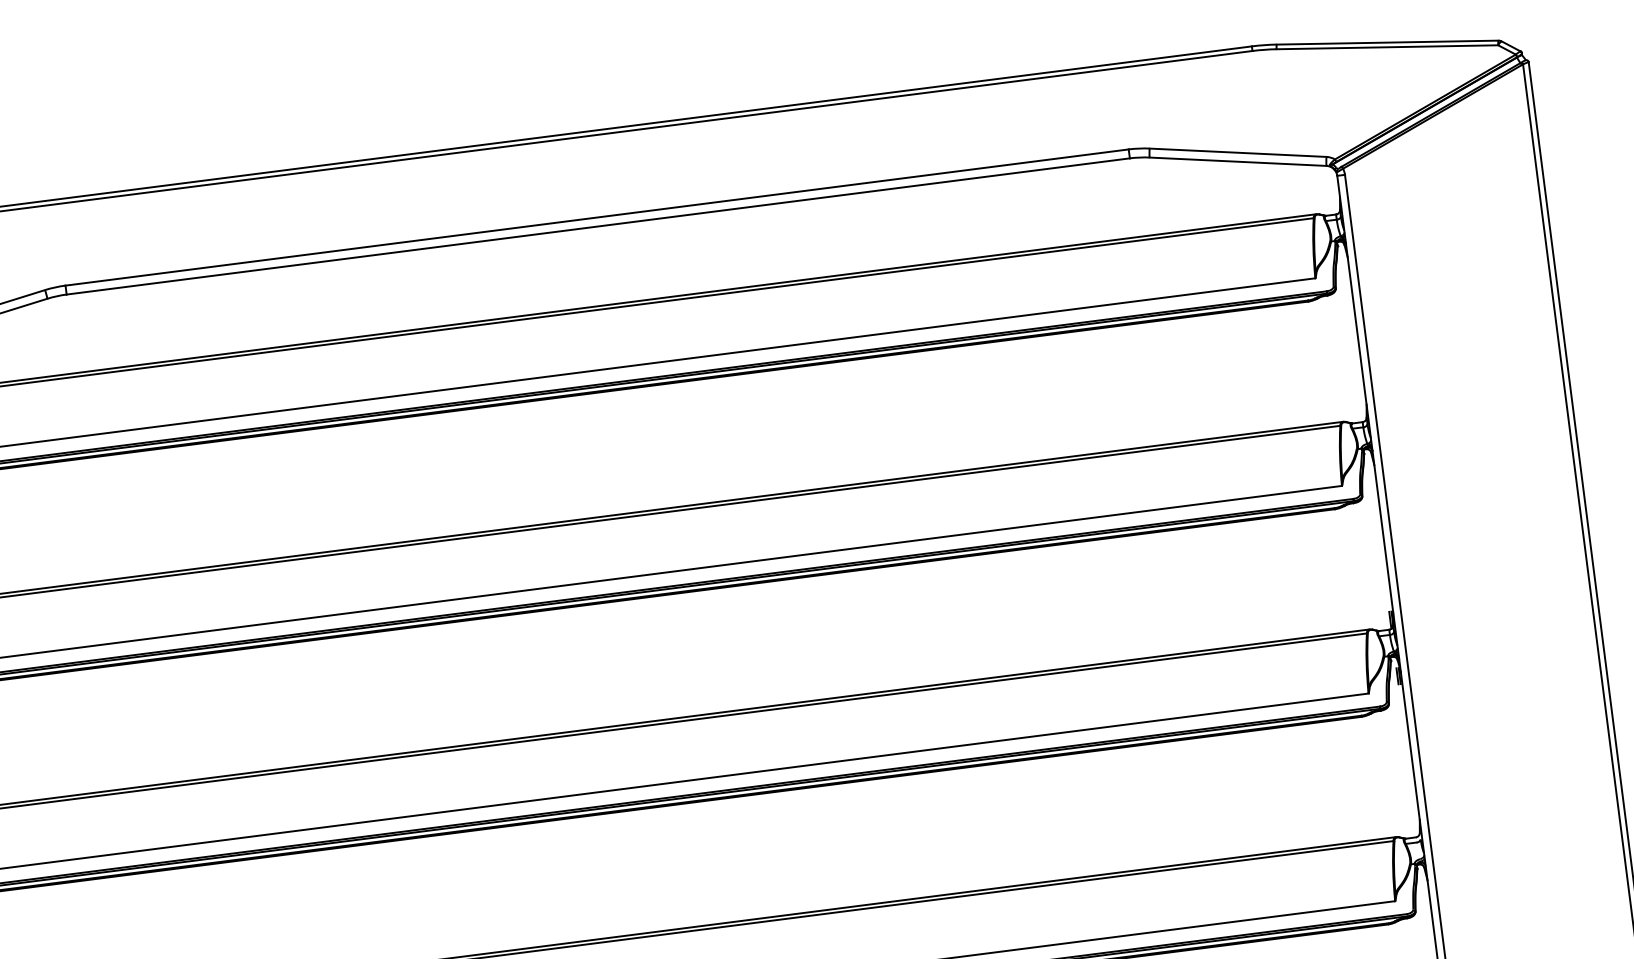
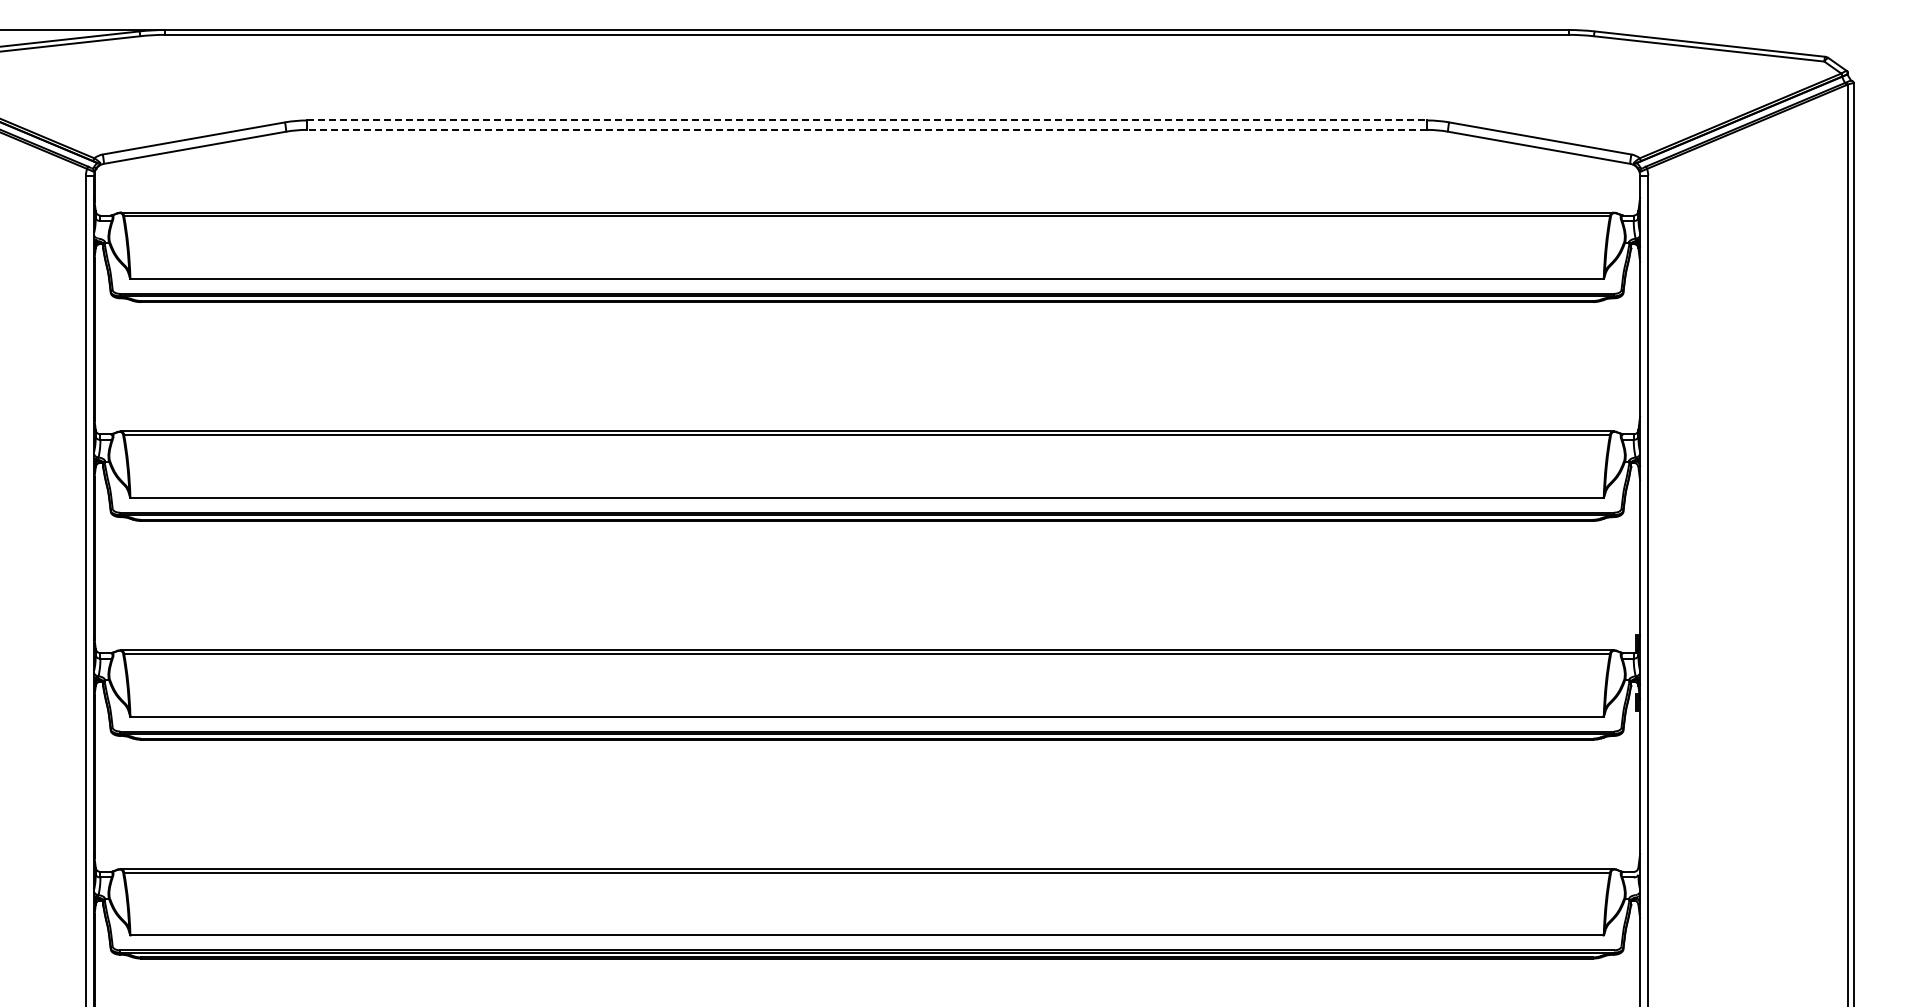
line: (597, 217) -> (867, 120), solid -> dashed
line: (597, 226) -> (866, 129), solid -> dashed

